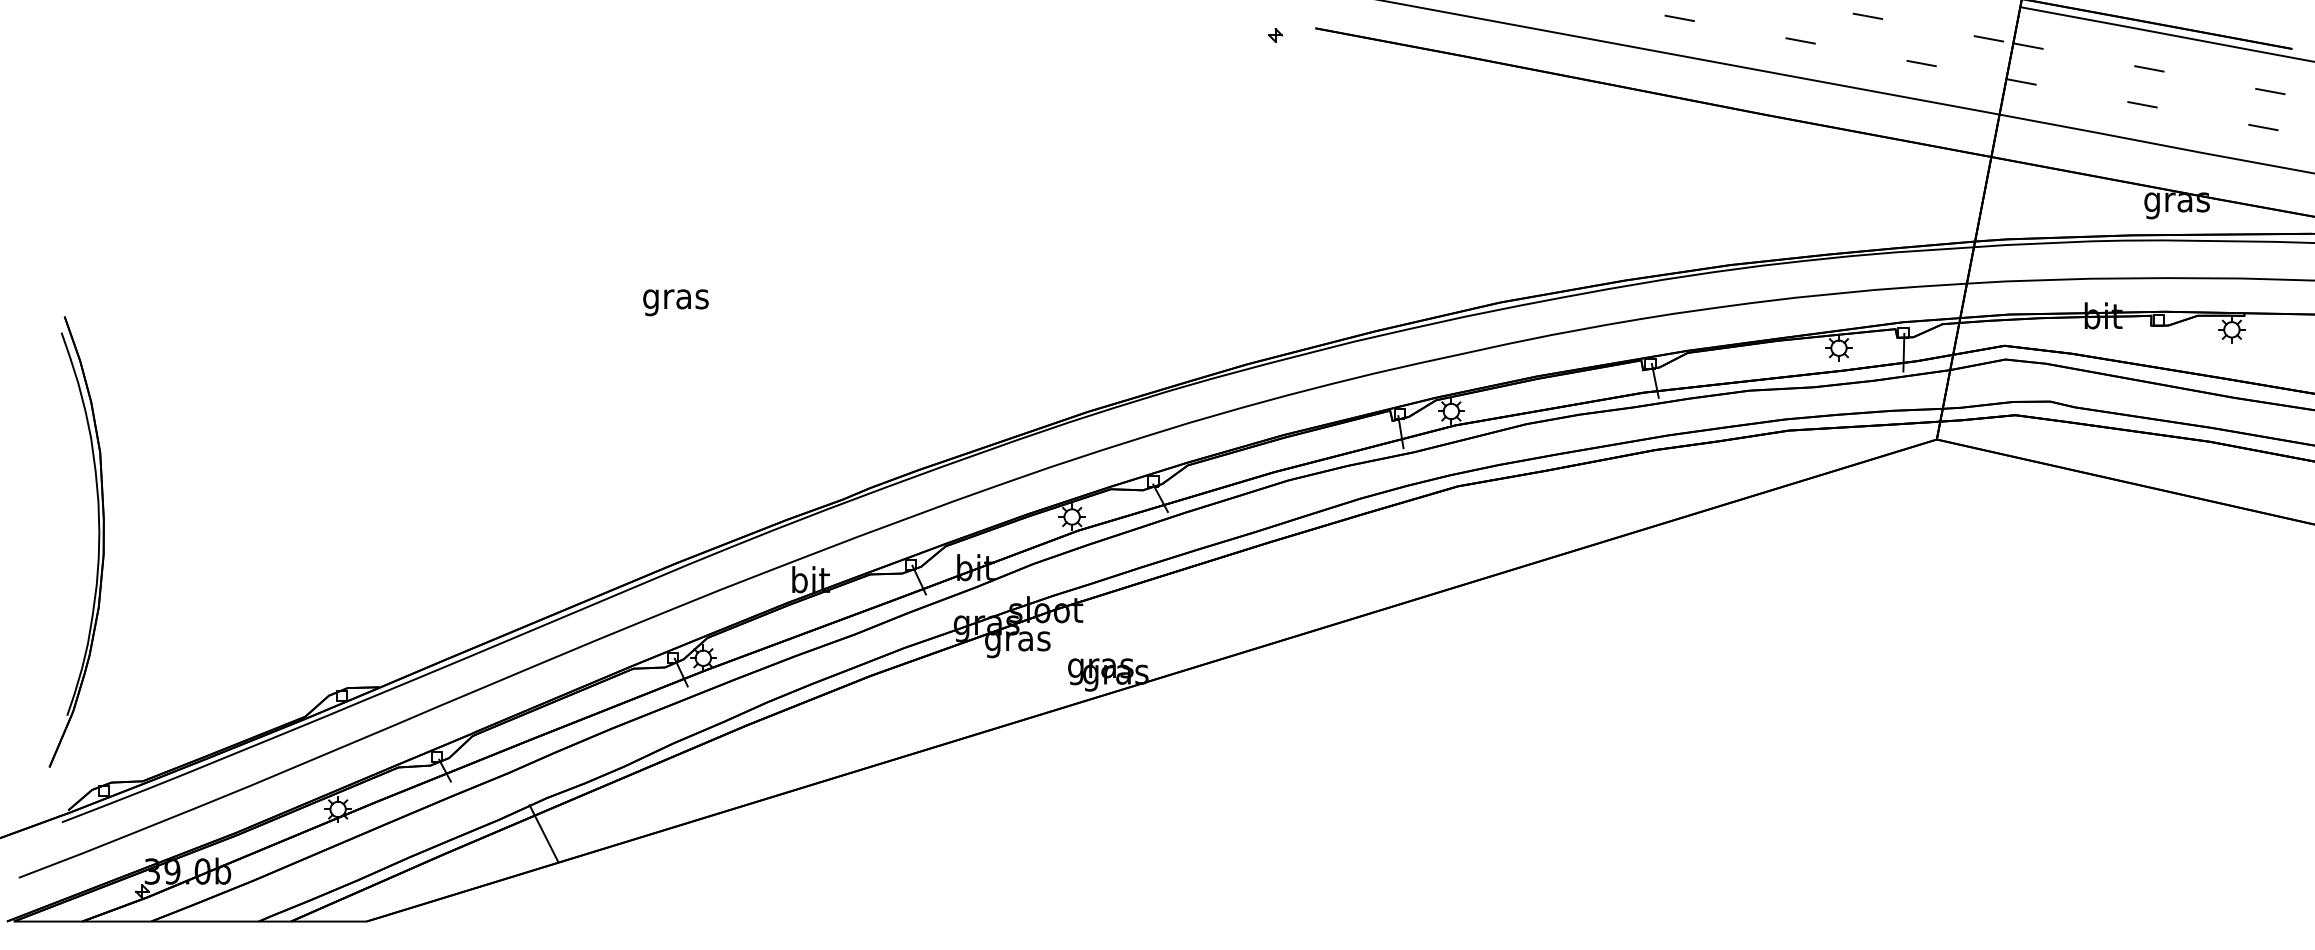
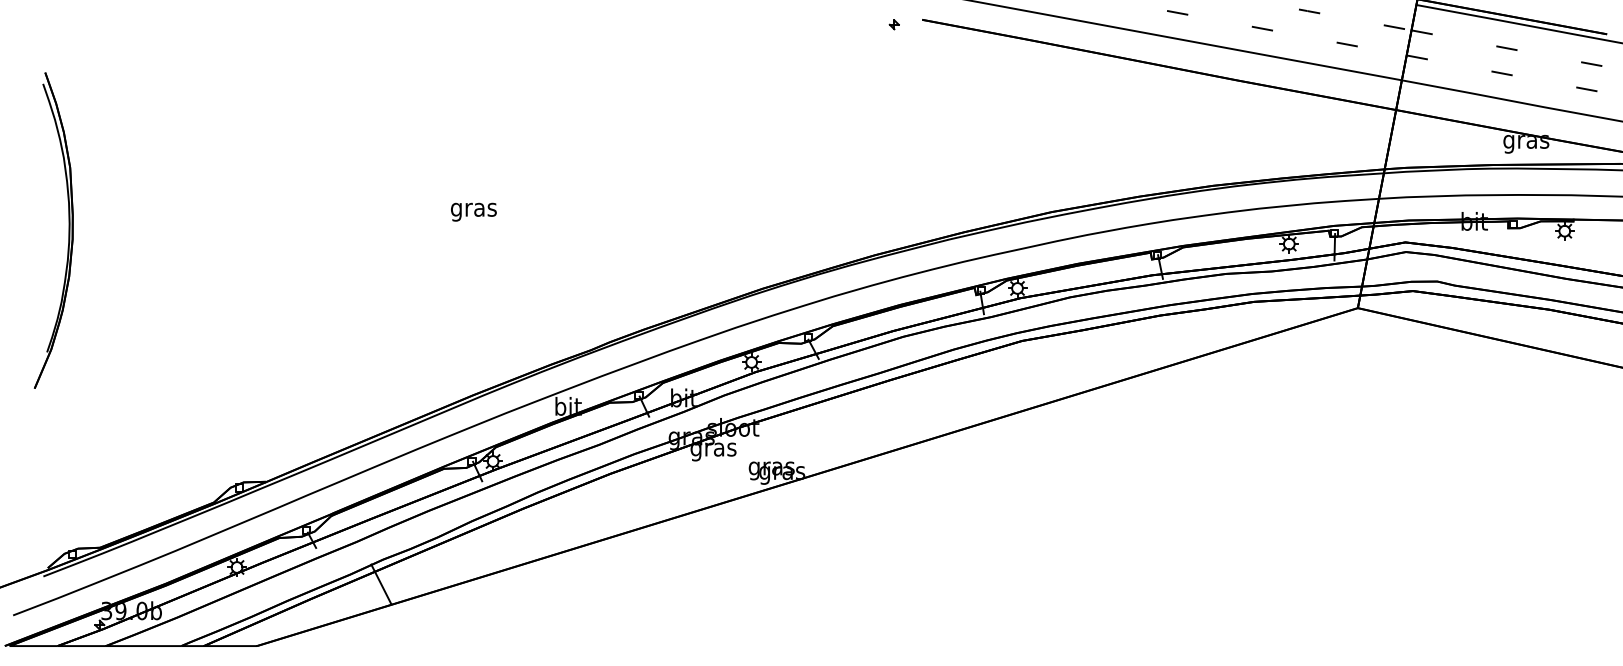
part: (98, 541) -> (69, 230), moved

